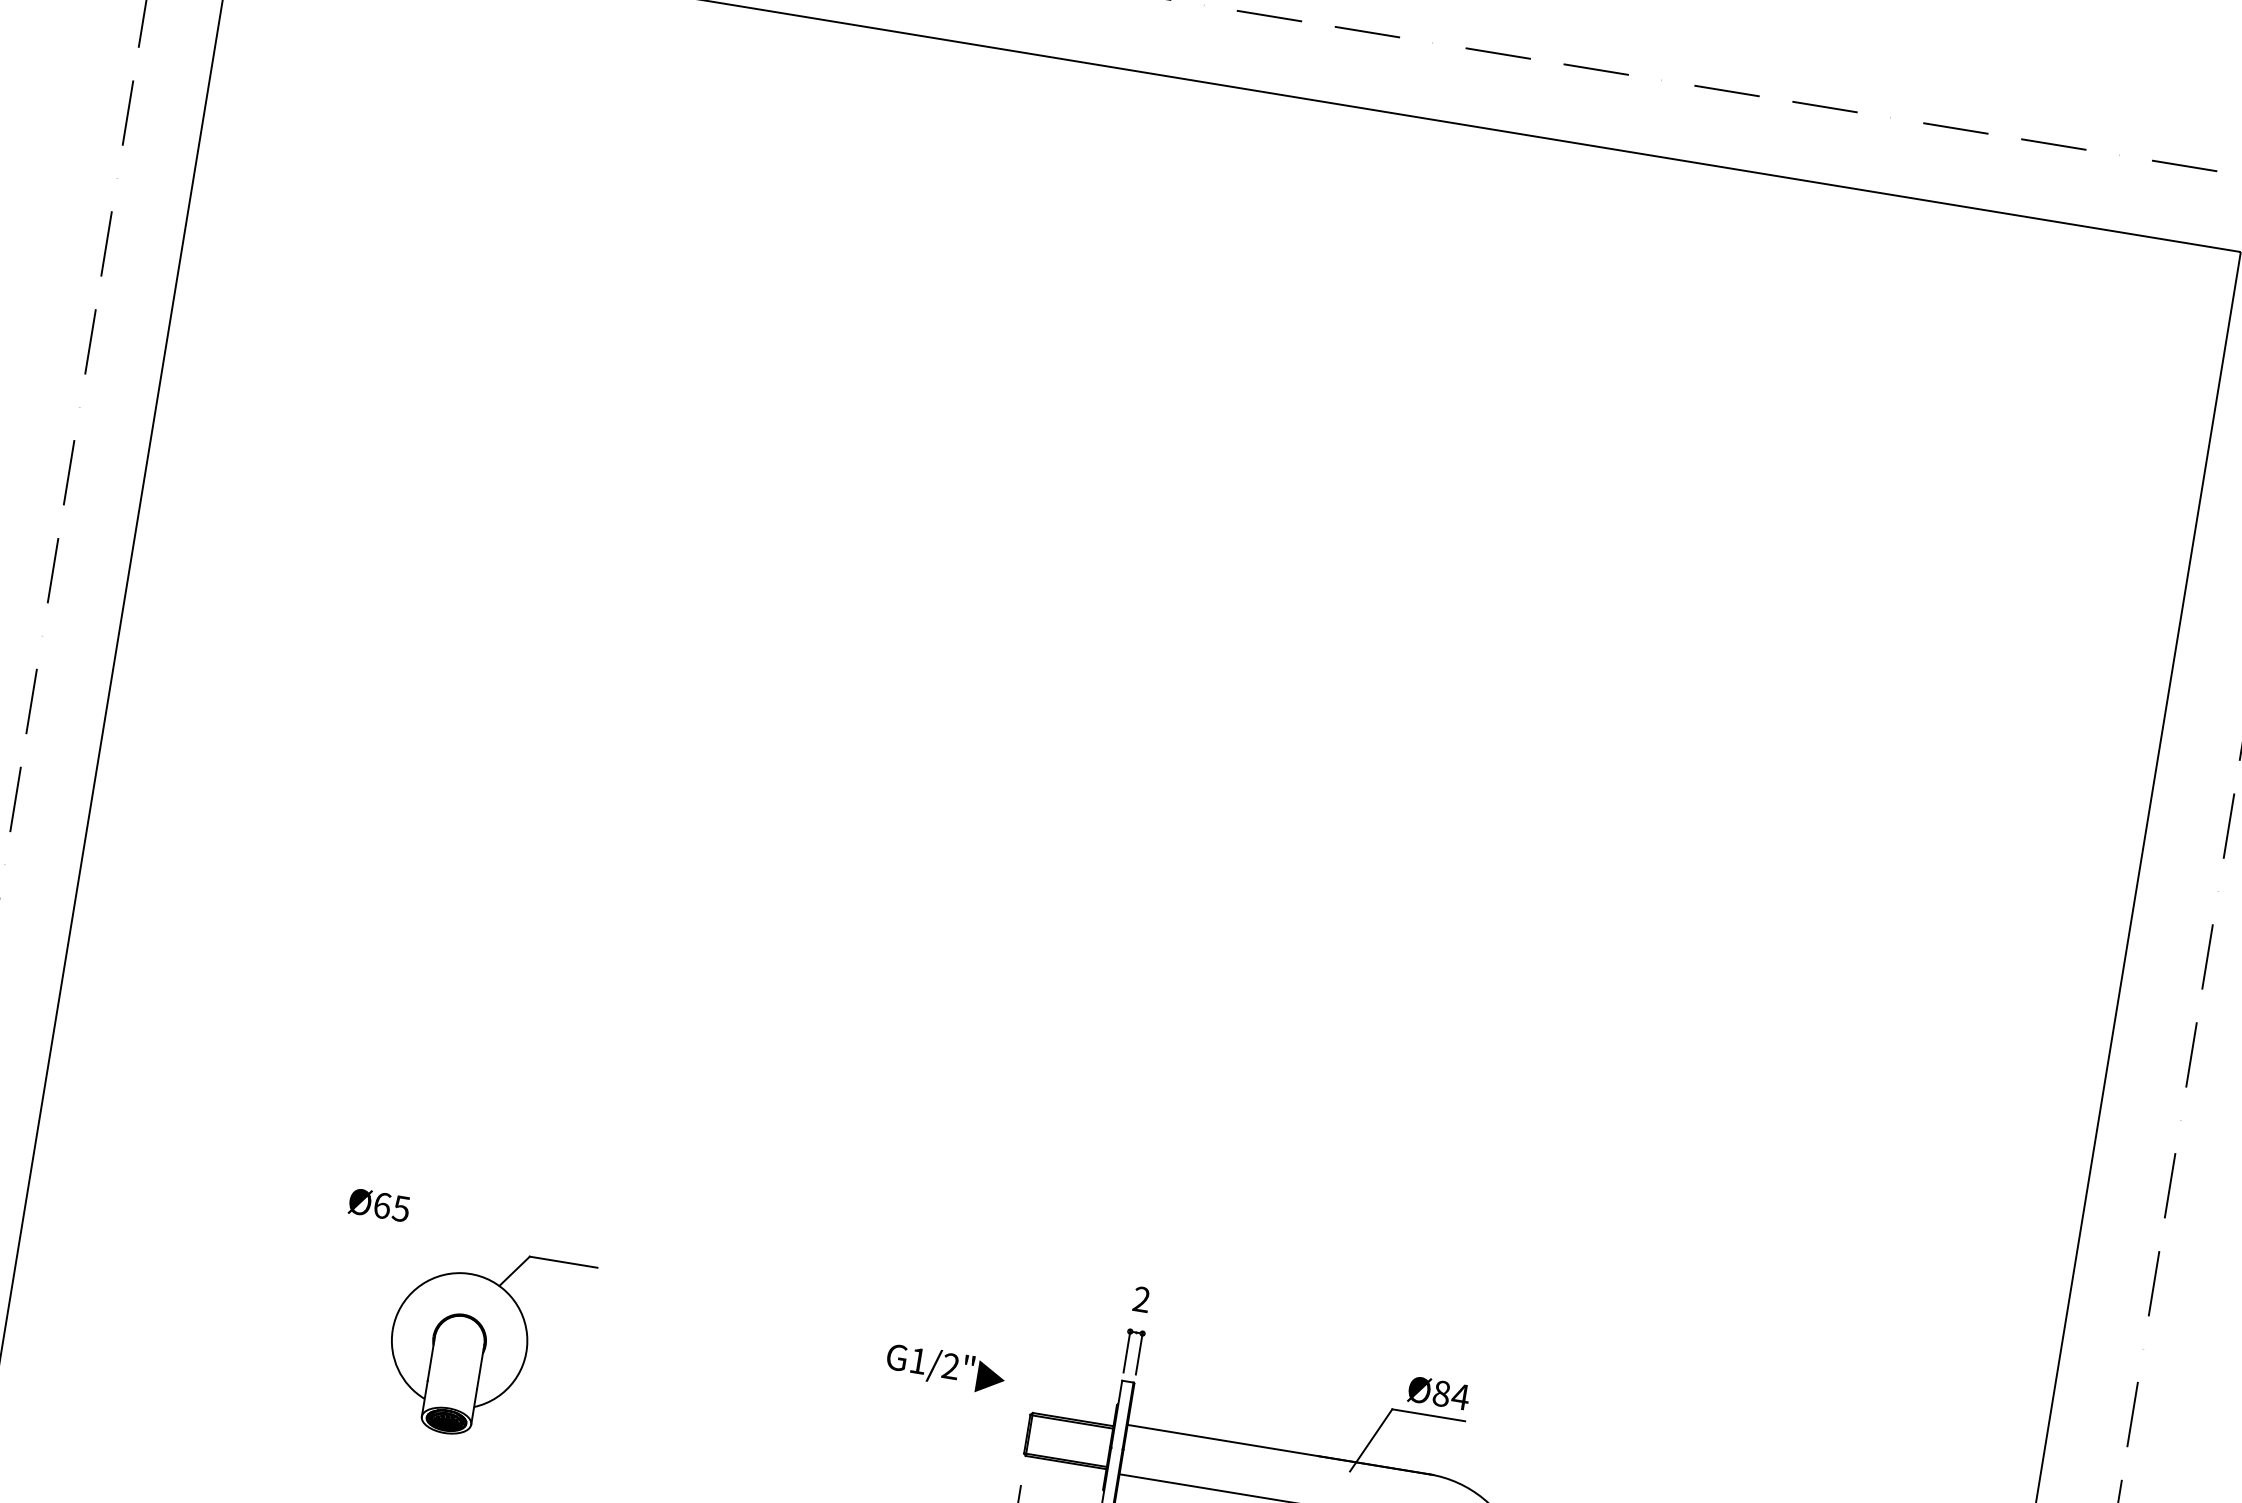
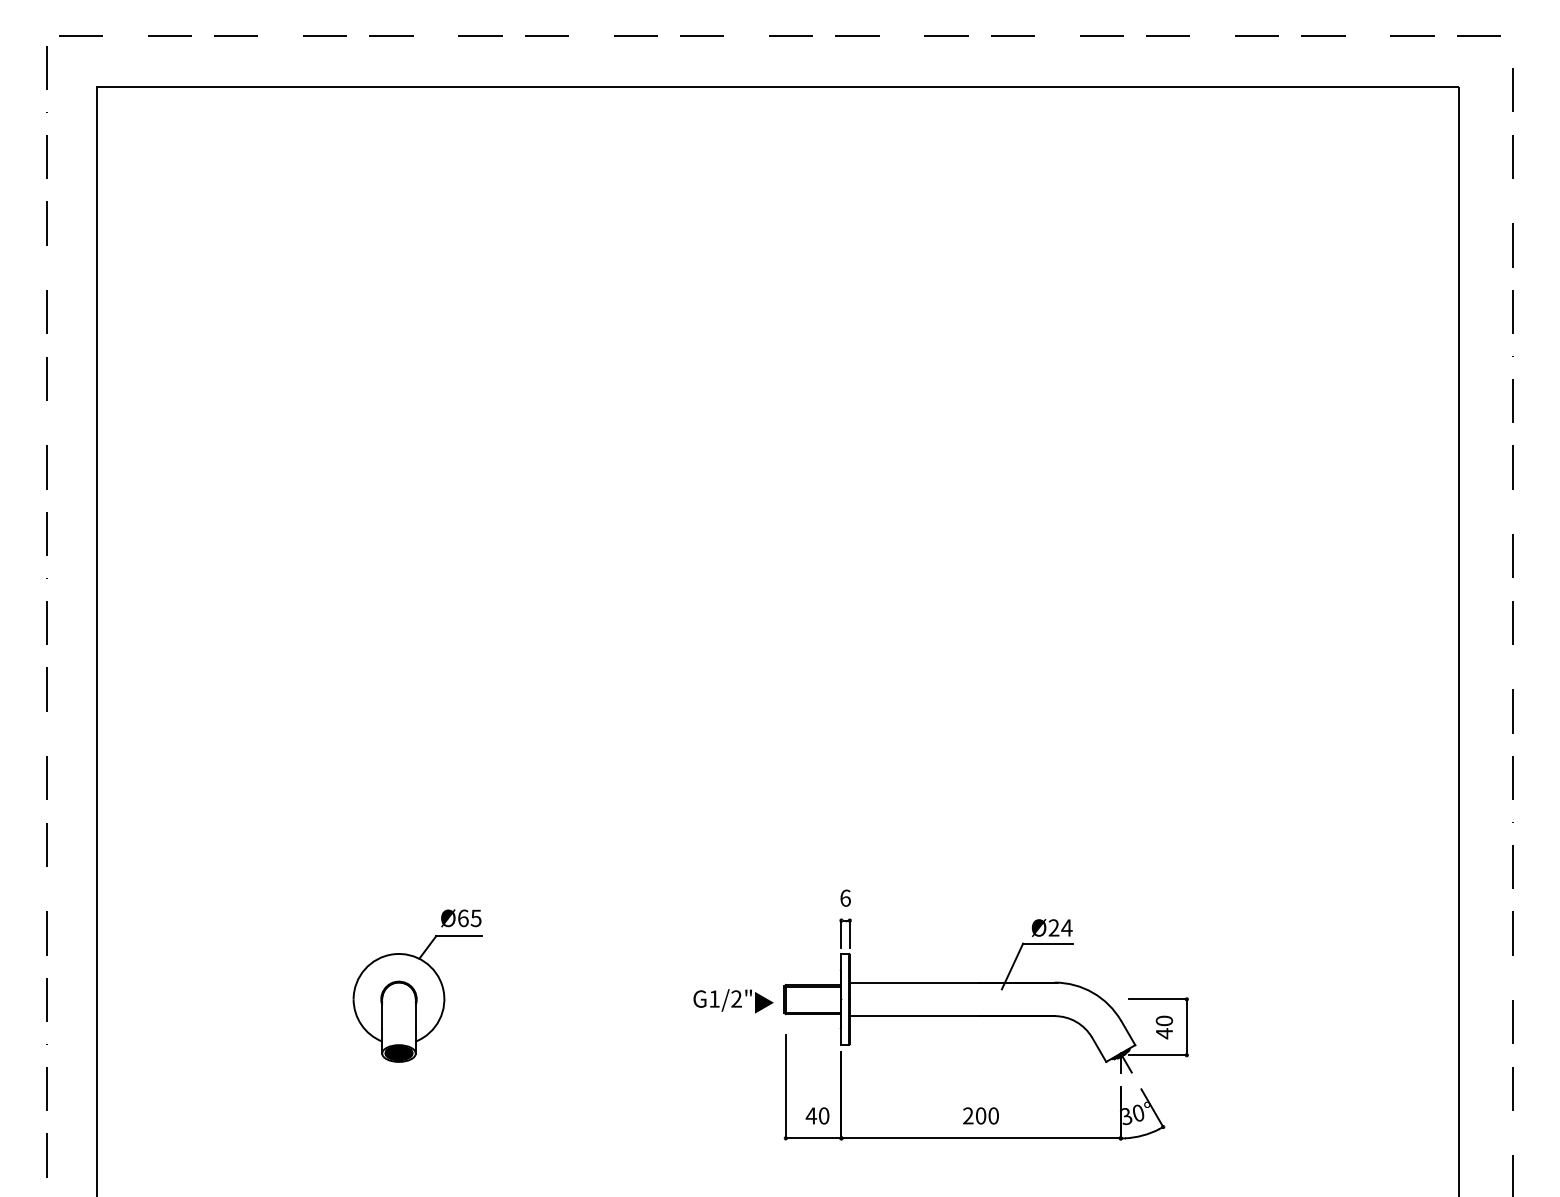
text: (379, 1205) -> (461, 918), moved
text: (1141, 1298) -> (845, 897), 2 -> 6
text: (945, 1369) -> (733, 1001), moved
text: (1440, 1392) -> (1053, 927), Ø84 -> Ø24

